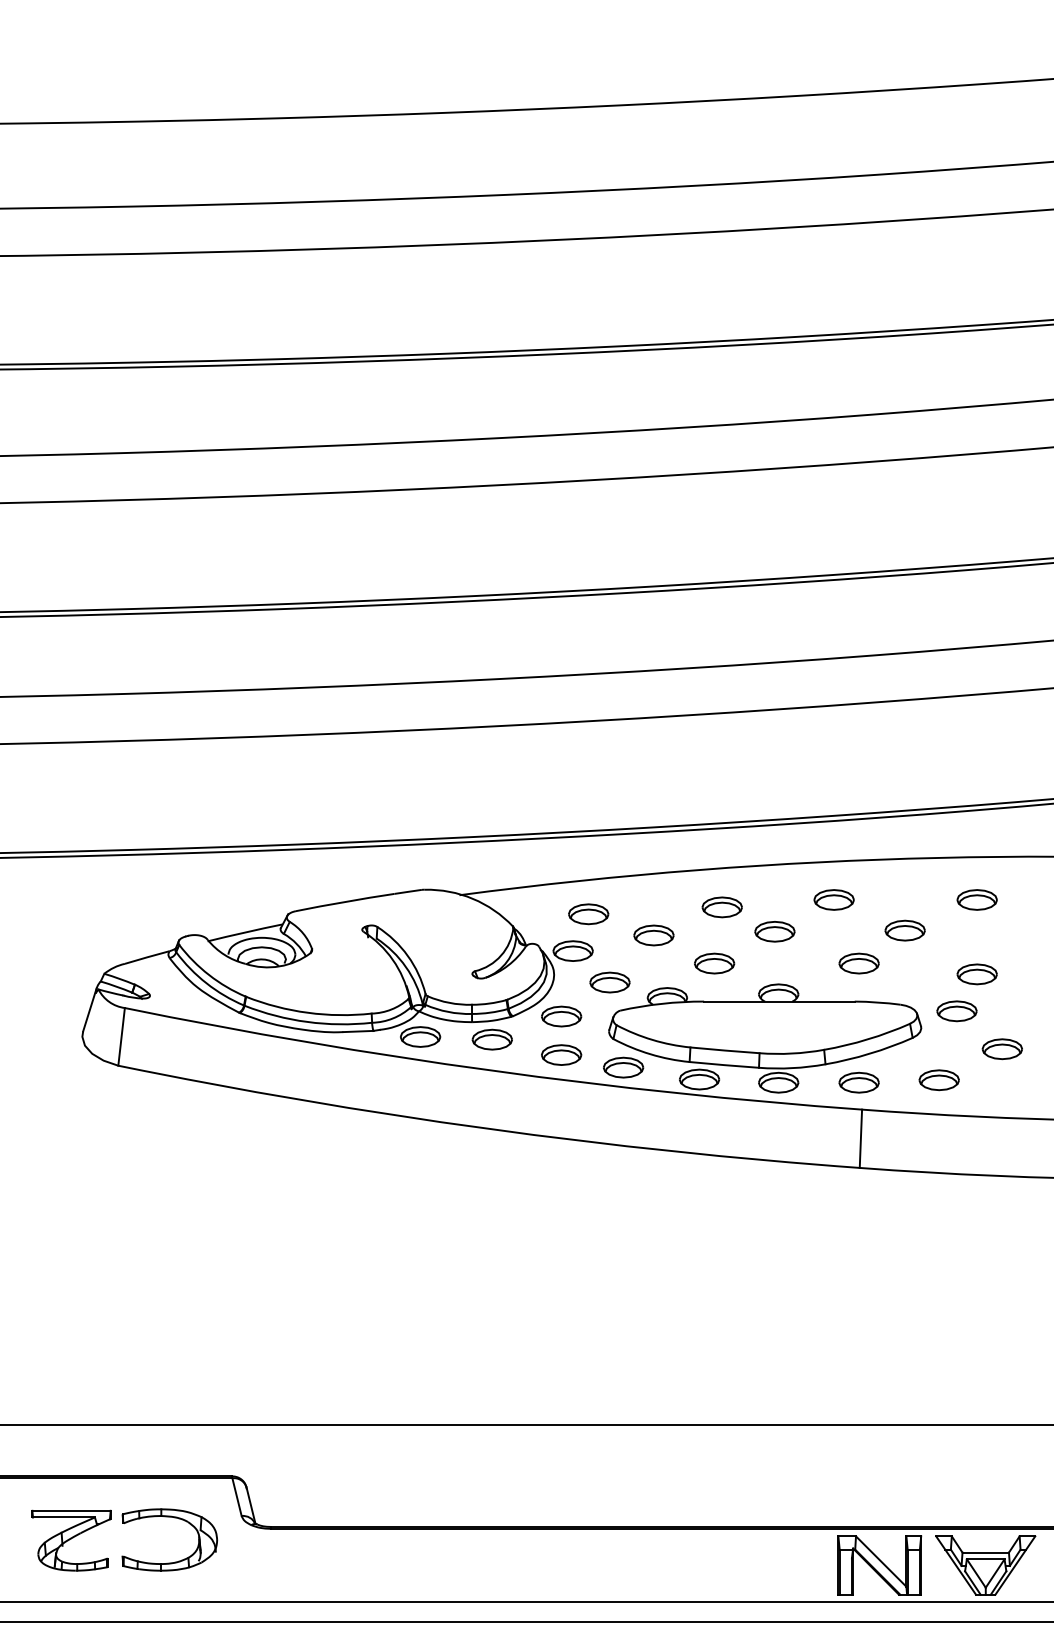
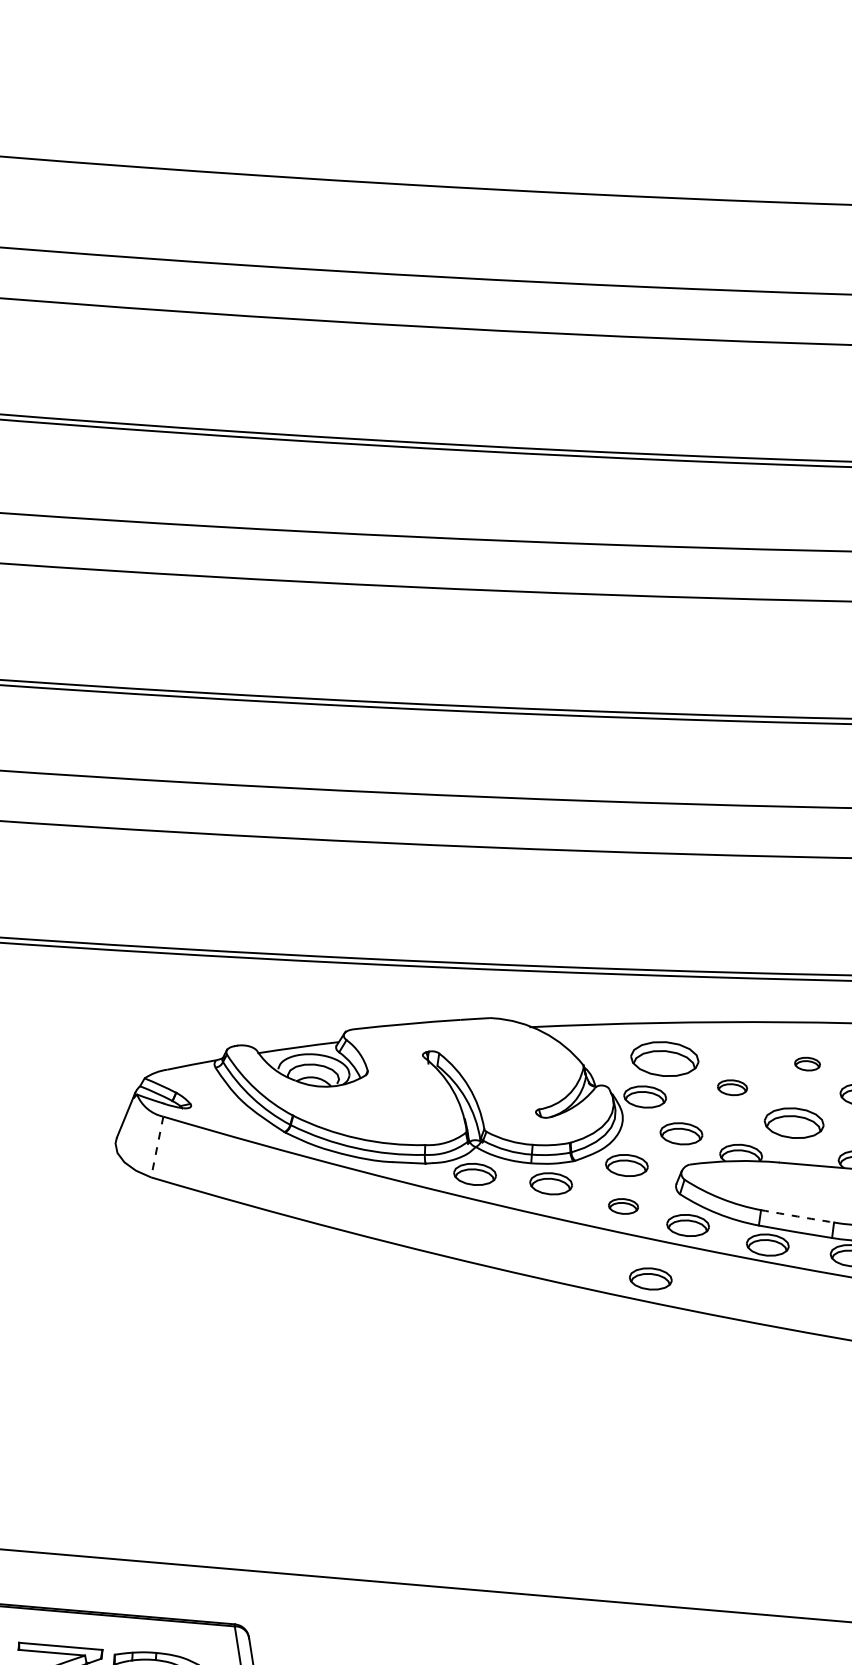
part: (721, 907) -> (806, 1064), size x0.6
part: (588, 914) -> (664, 1059), size x1.6
part: (653, 935) -> (731, 1087), size x0.7
part: (714, 963) -> (794, 1123), size x1.4
line: (121, 1037) -> (157, 1147), solid -> dashed
arc: (724, 1050) -> (797, 1216), solid -> dashed
part: (561, 1054) -> (623, 1205), size x0.7
part: (592, 1120) -> (650, 1278), added

